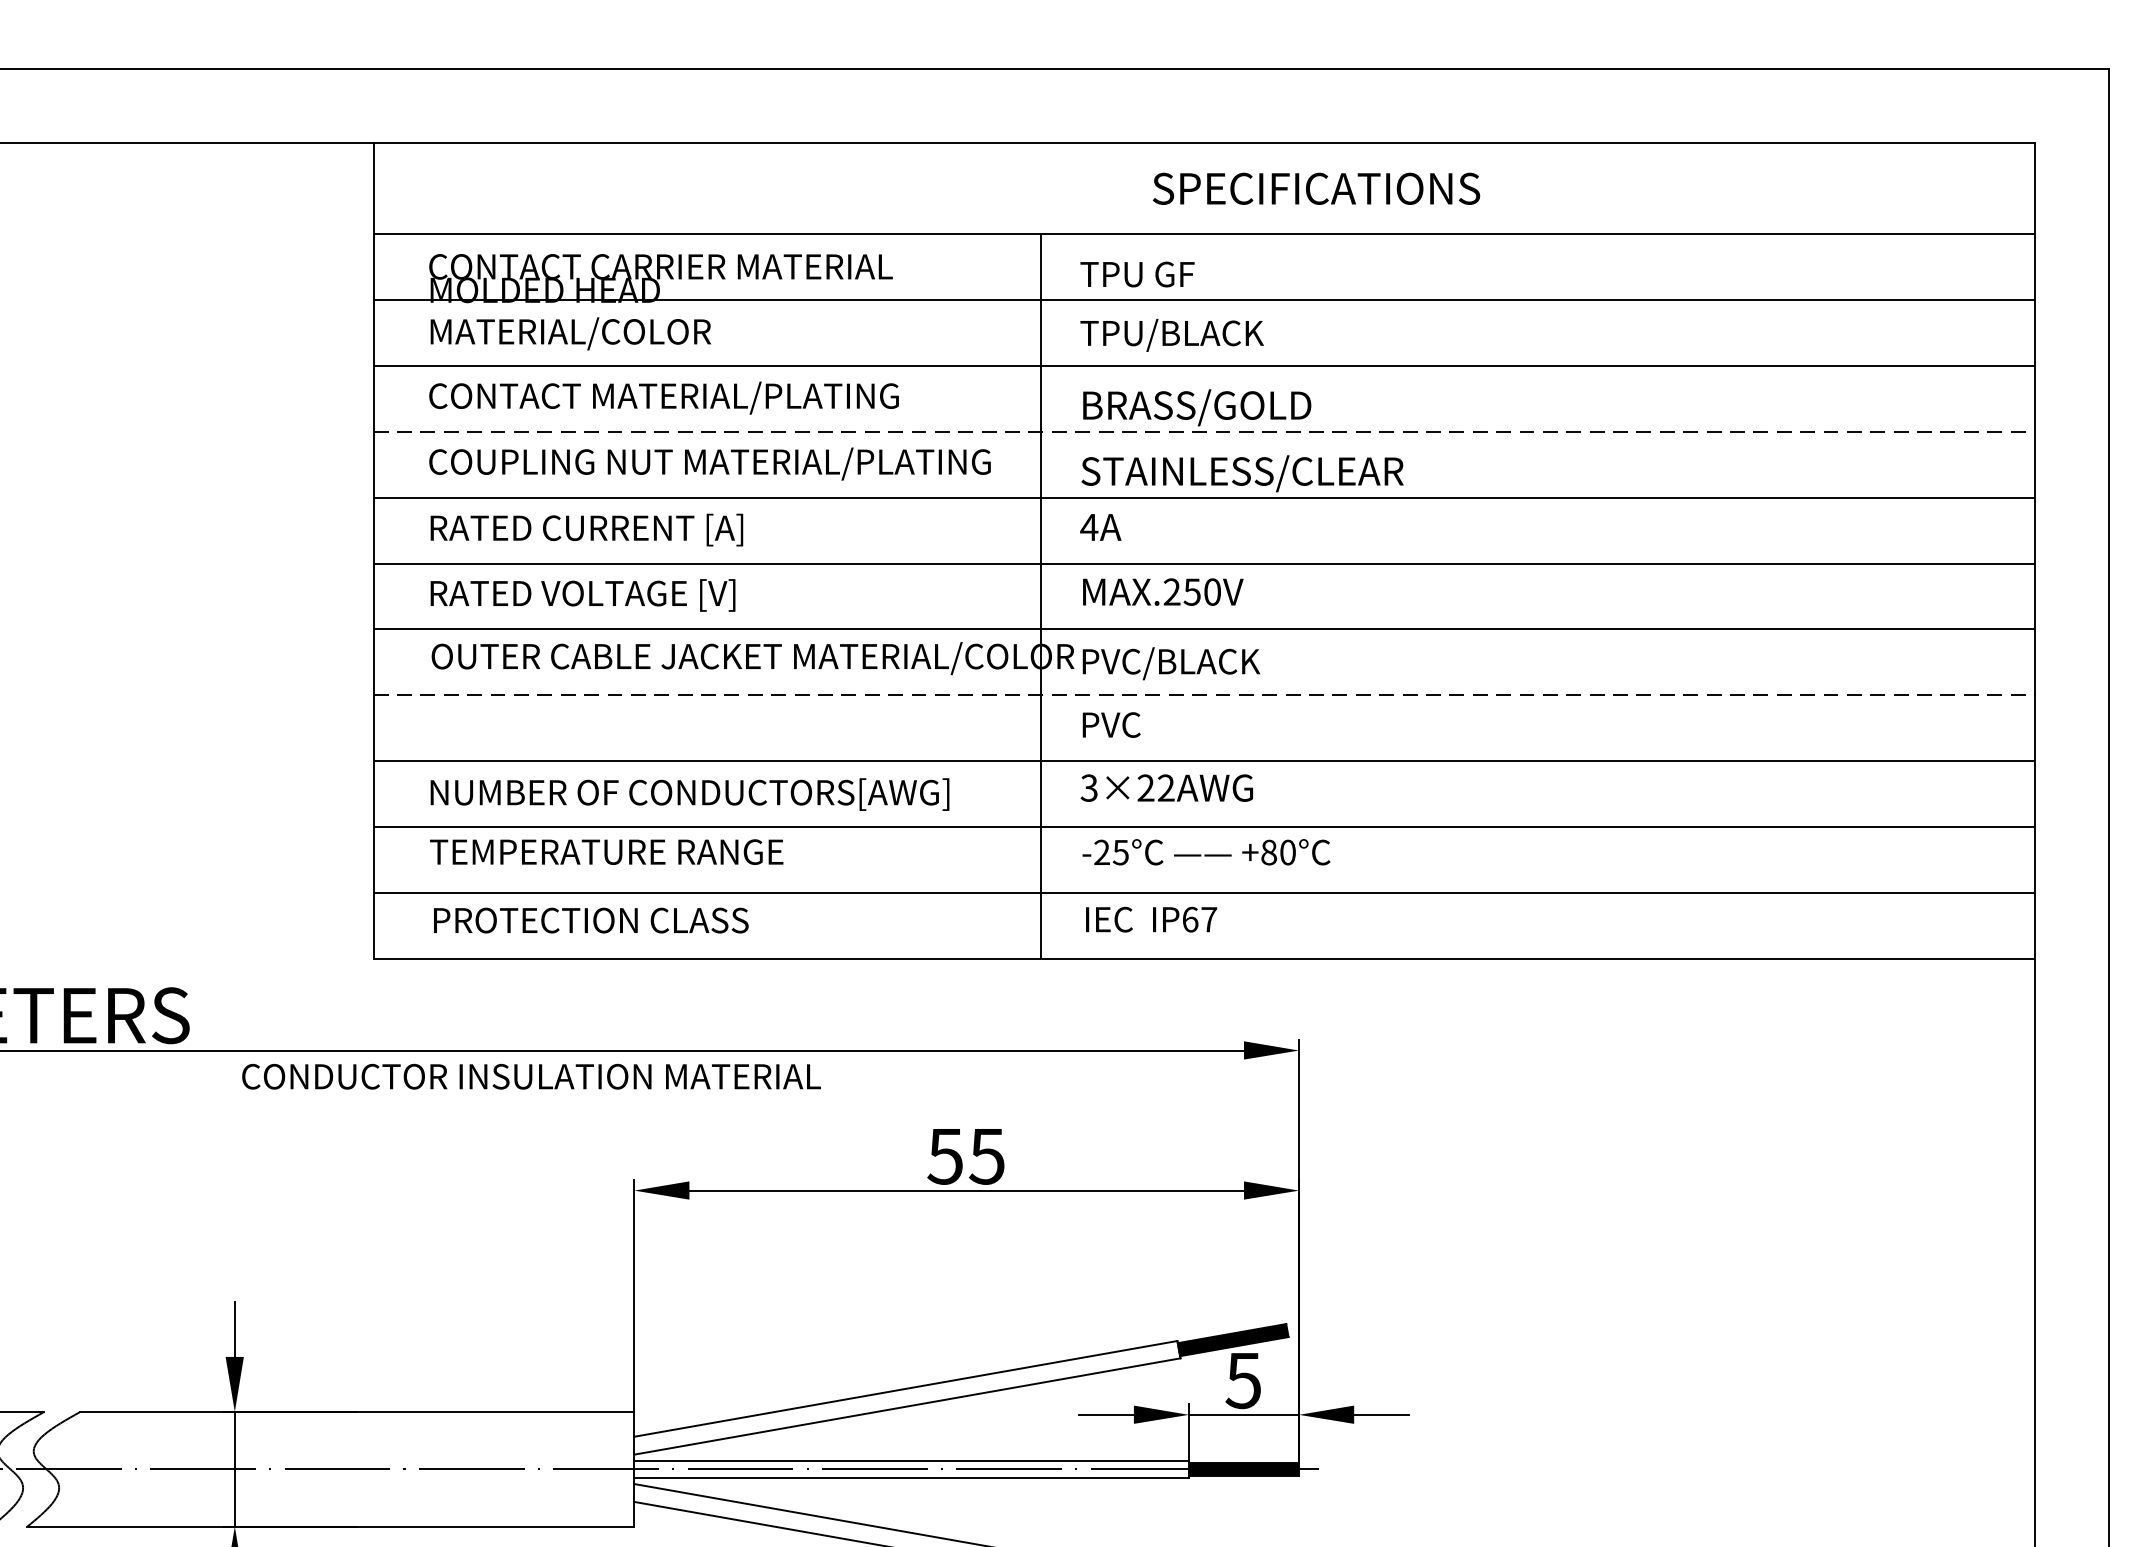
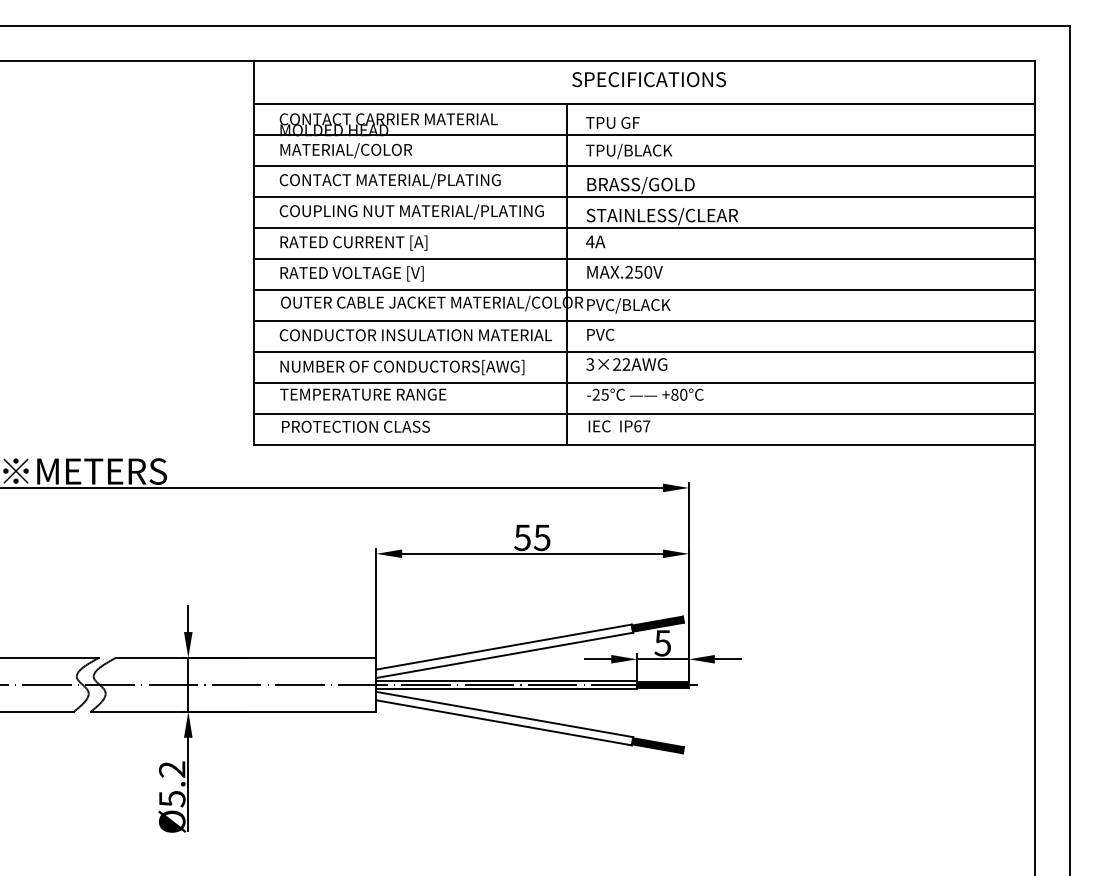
text: (1315, 188) -> (648, 79), moved
line: (1204, 430) -> (644, 196), dashed -> solid
line: (1204, 694) -> (644, 320), dashed -> solid
text: (530, 1077) -> (415, 335), moved

